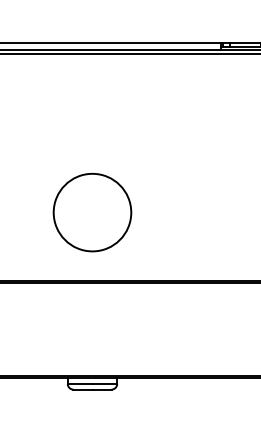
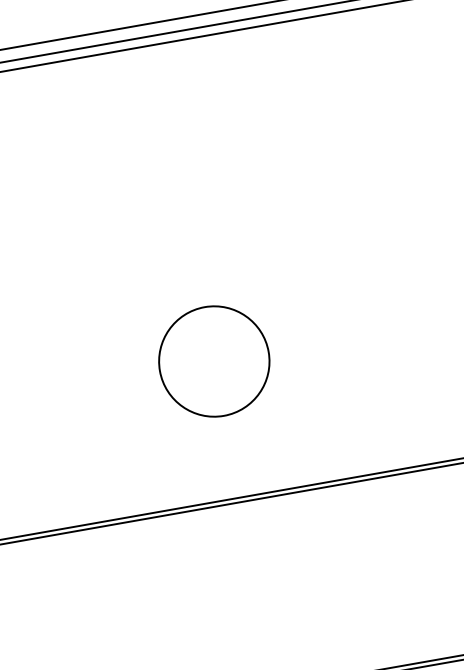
circle: (92, 212) -> (214, 361), size x0.7

